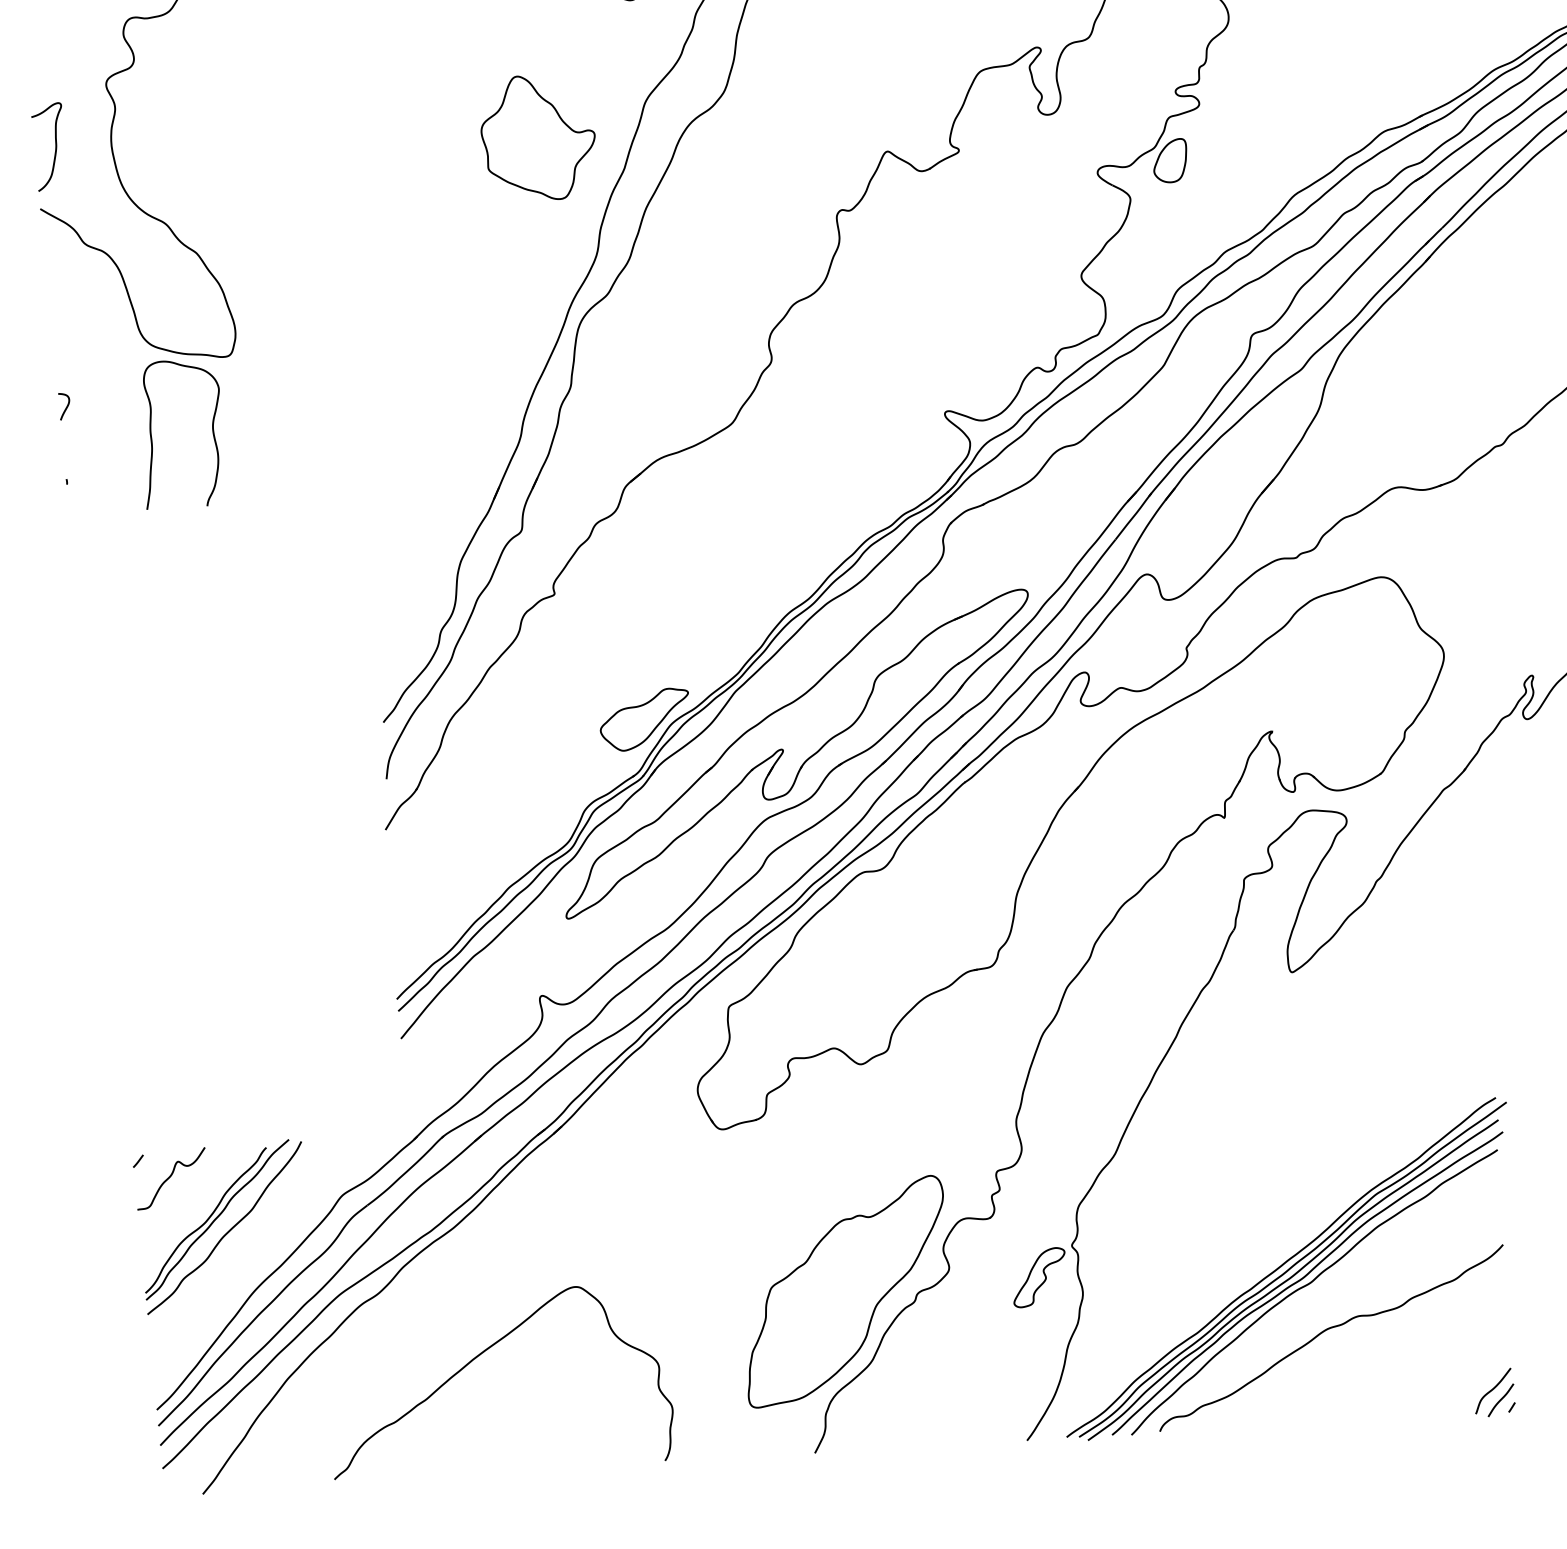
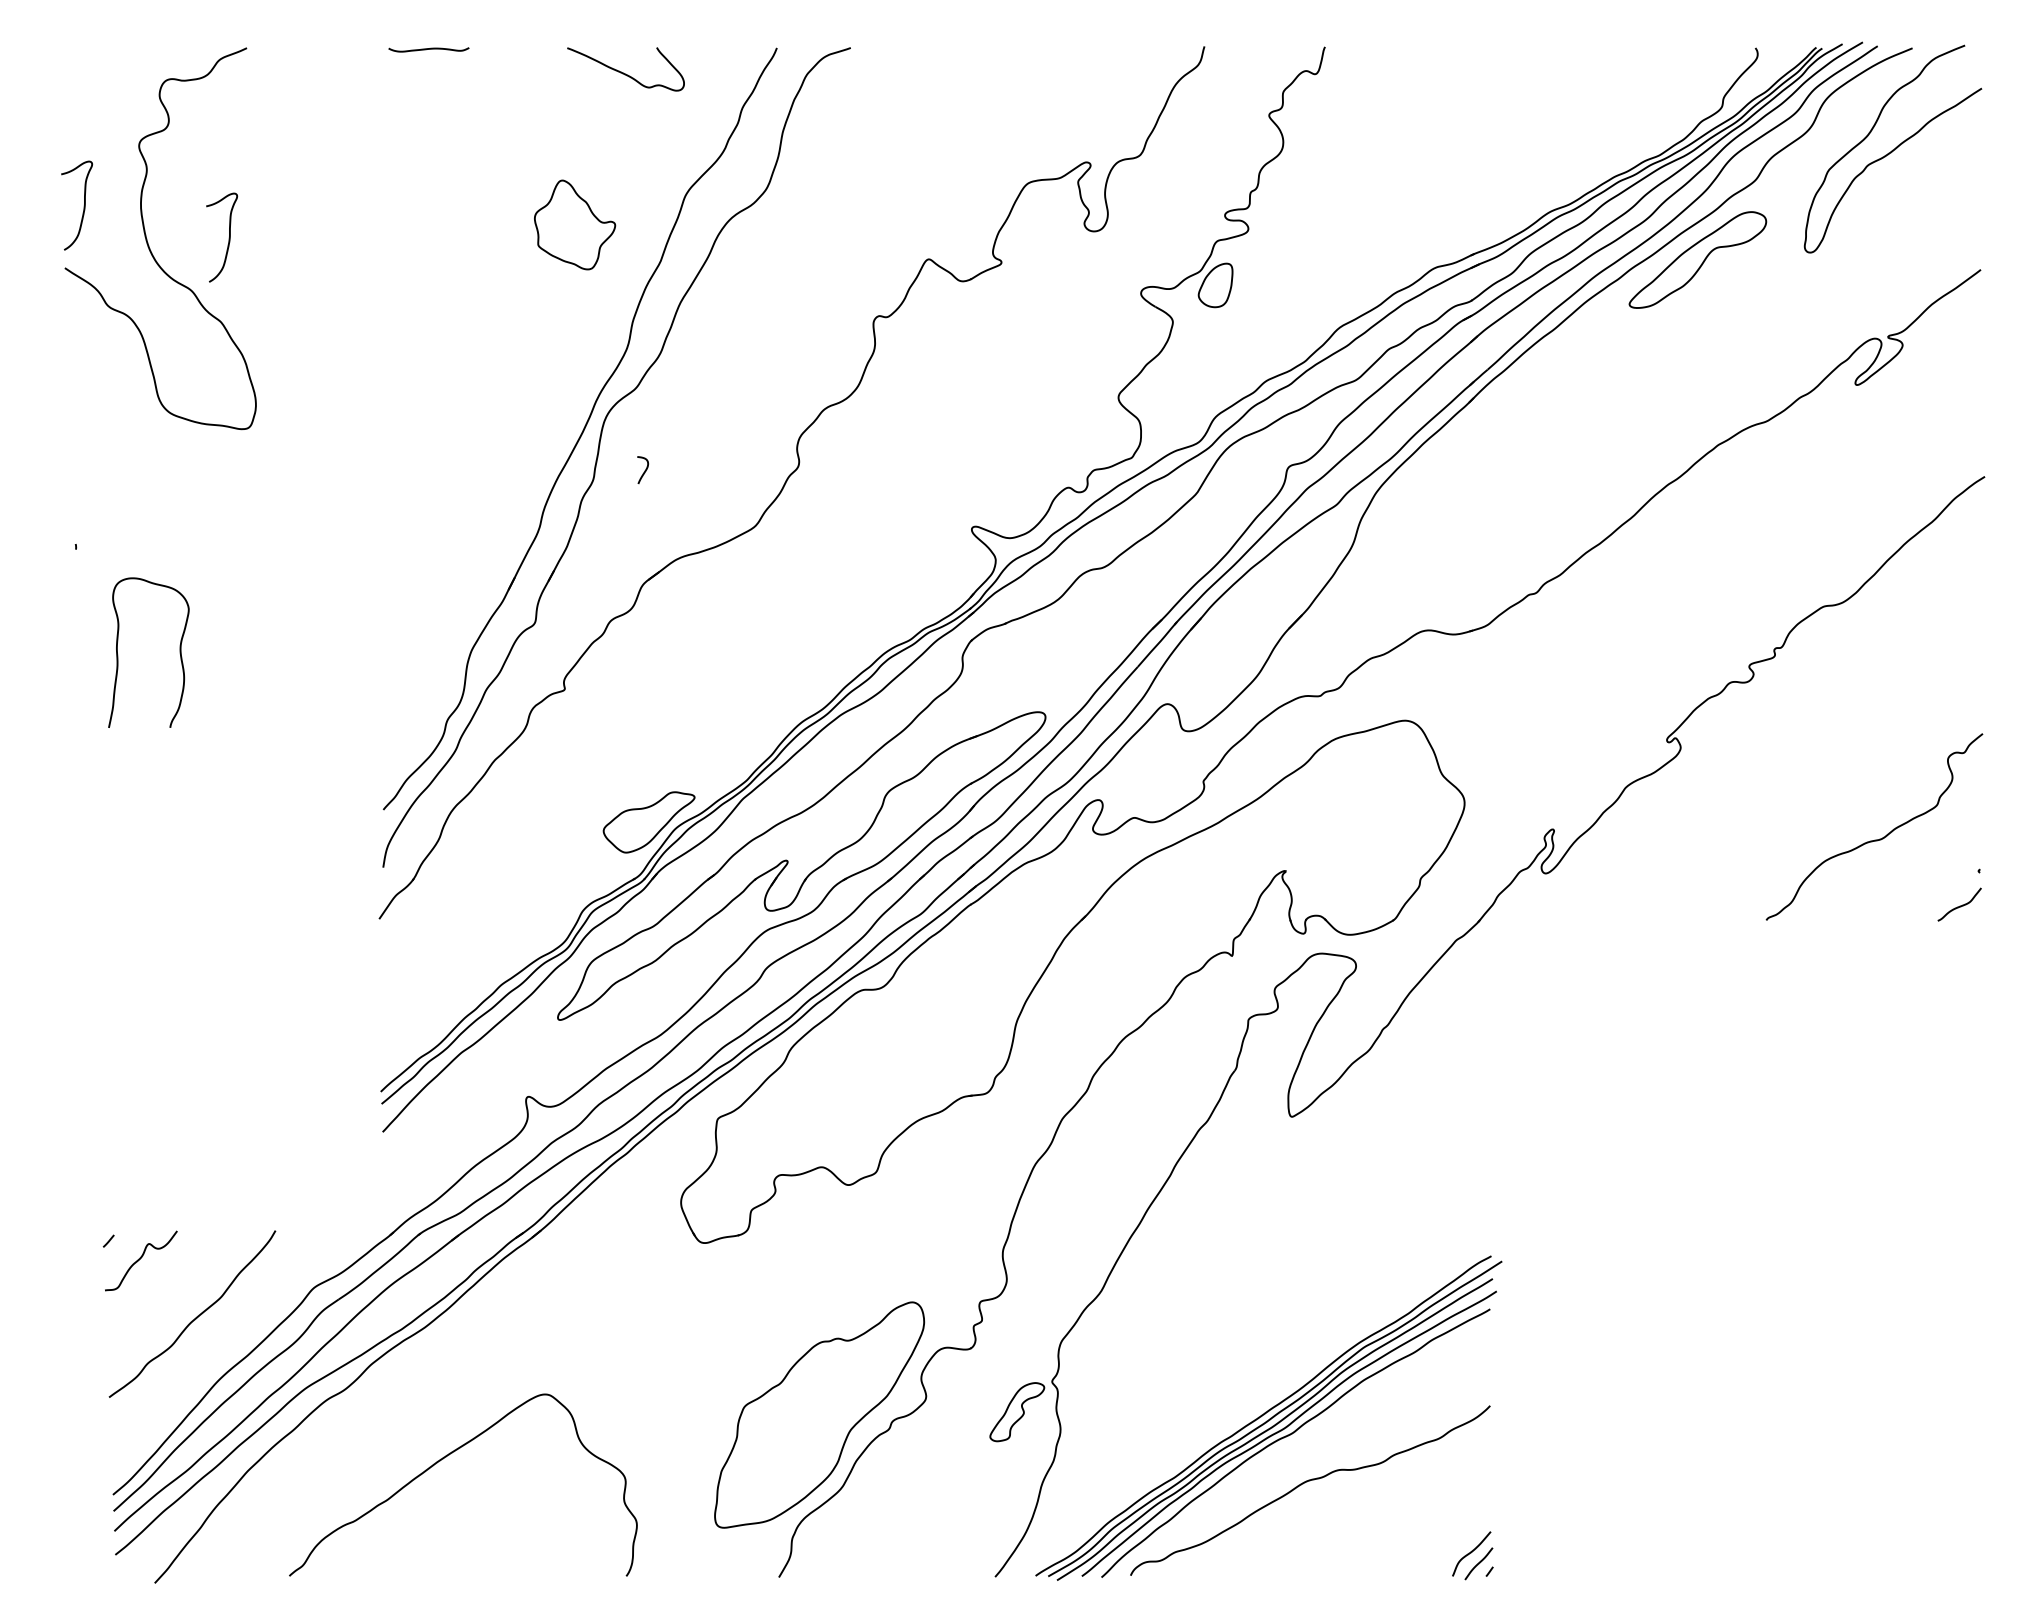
part: (537, 137) -> (574, 224), size x0.7
curve: (199, 169) -> (228, 237), added
curve: (66, 406) -> (644, 470), moved
curve: (152, 437) -> (118, 654), moved
part: (217, 1220) -> (185, 1305), removed

